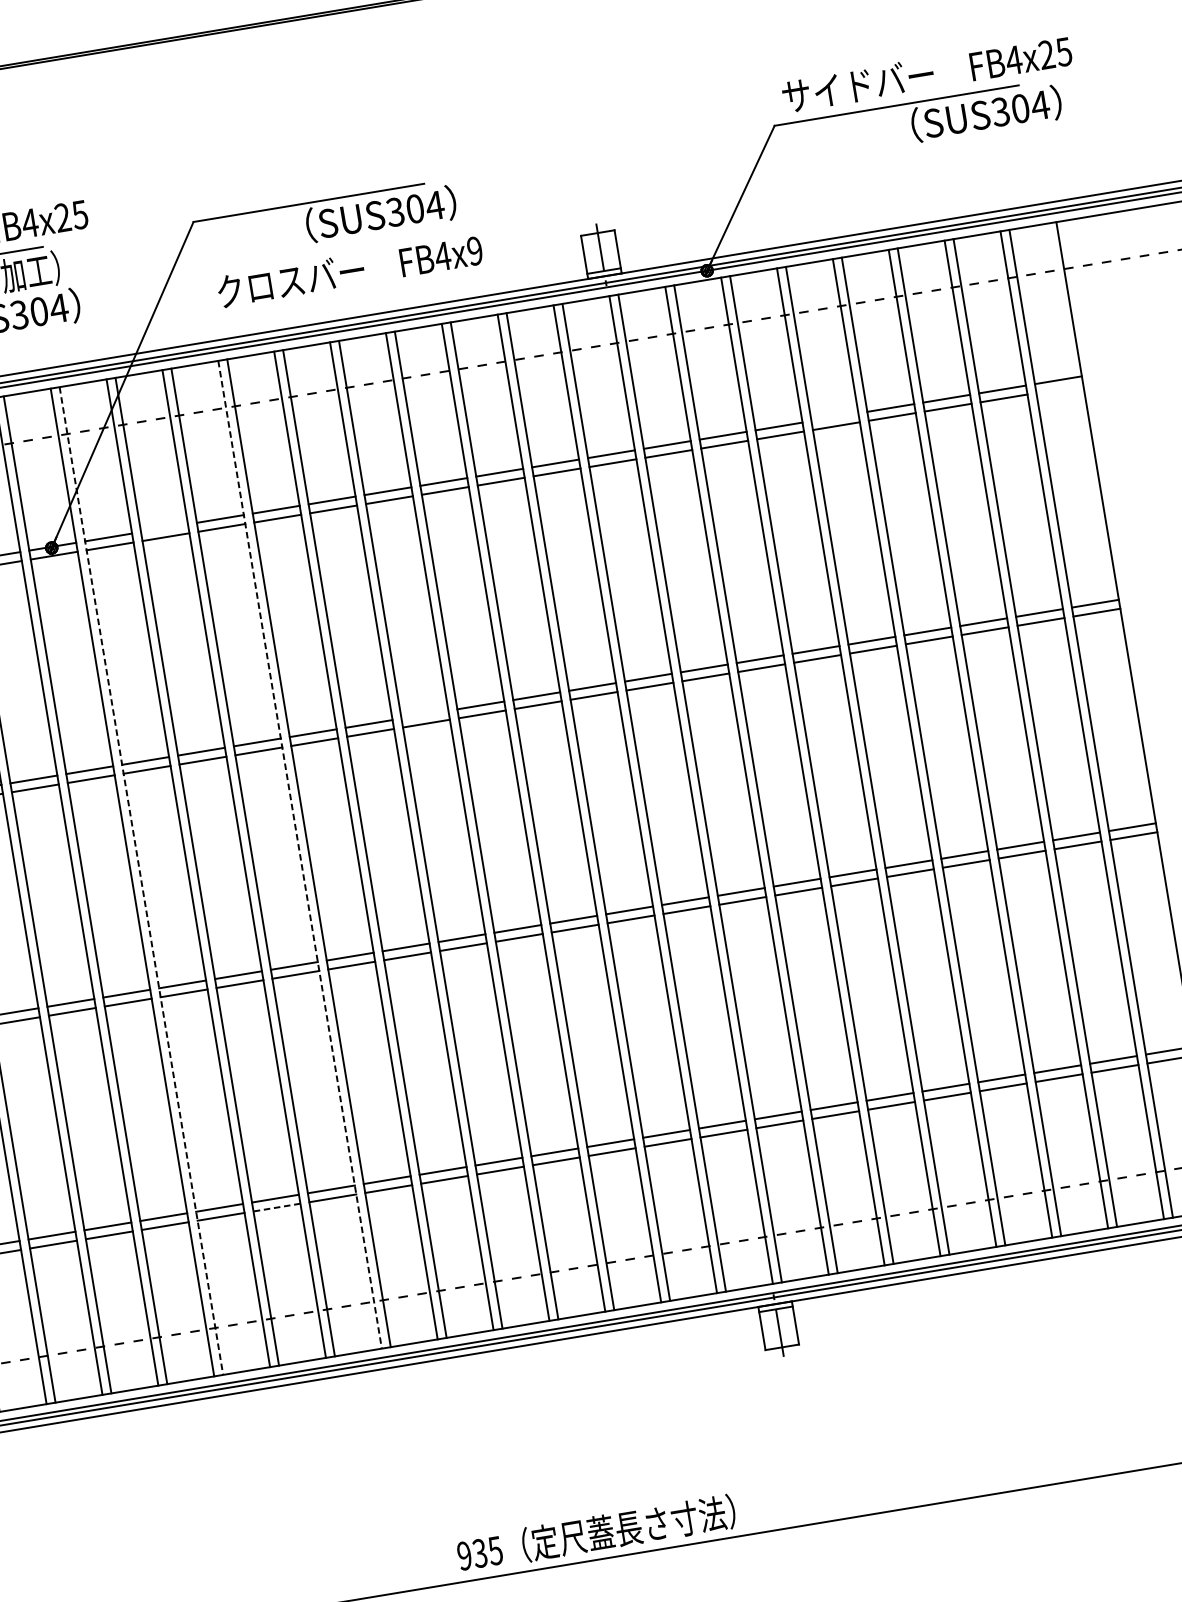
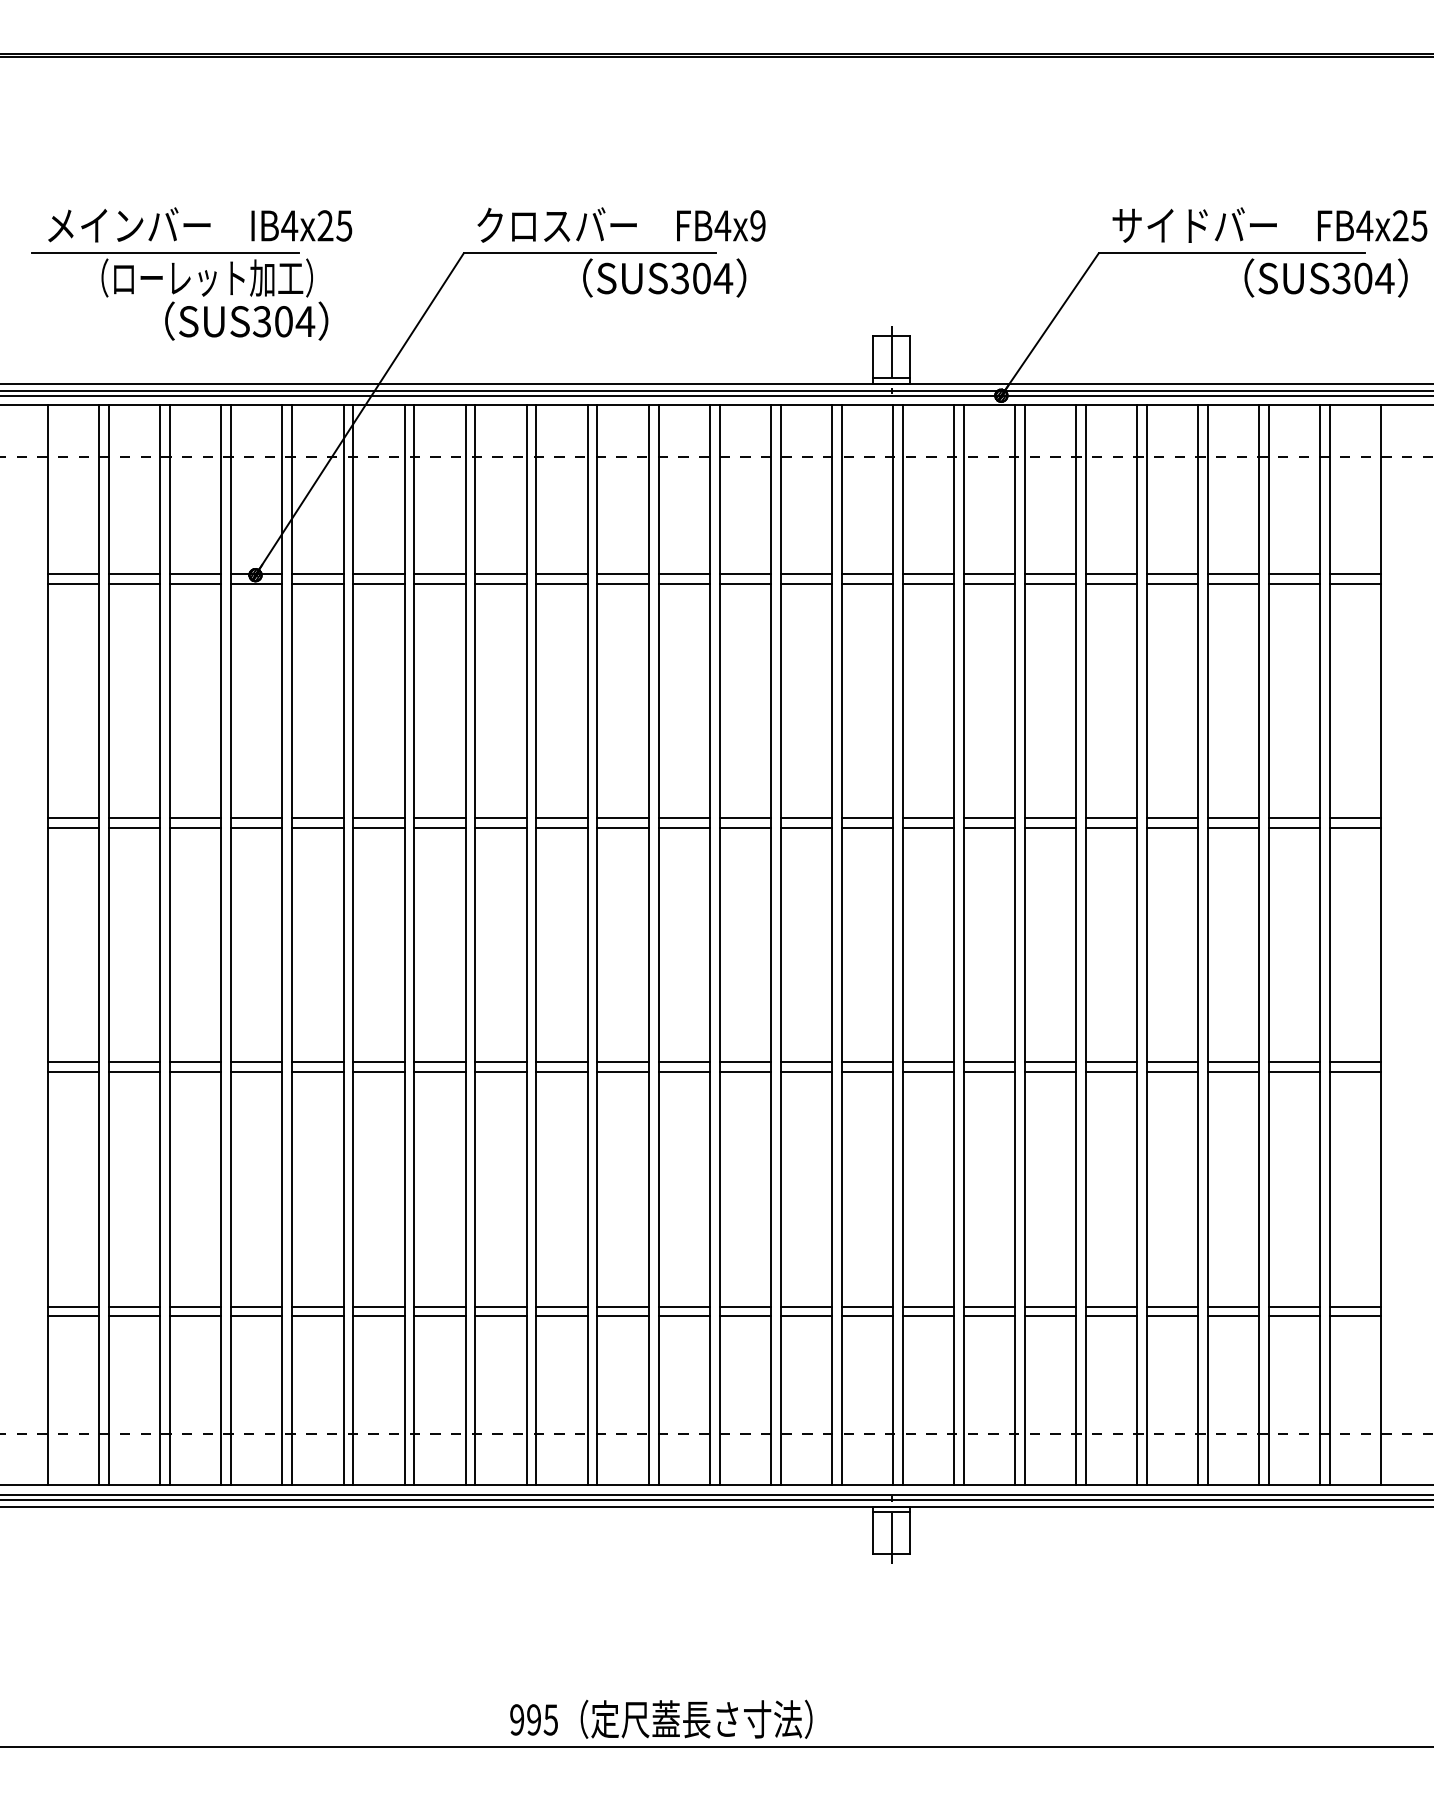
text: (349, 270) -> (621, 224), moved
line: (1059, 388) -> (1355, 583), added
line: (834, 417) -> (1111, 574), added
line: (164, 528) -> (378, 574), added
line: (424, 715) -> (622, 818), added
line: (300, 855) -> (465, 945), dashed -> solid
line: (141, 881) -> (292, 945), dashed -> solid
line: (276, 1207) -> (378, 1316), dashed -> solid
text: (479, 1553) -> (533, 1719), 935 -> 995

